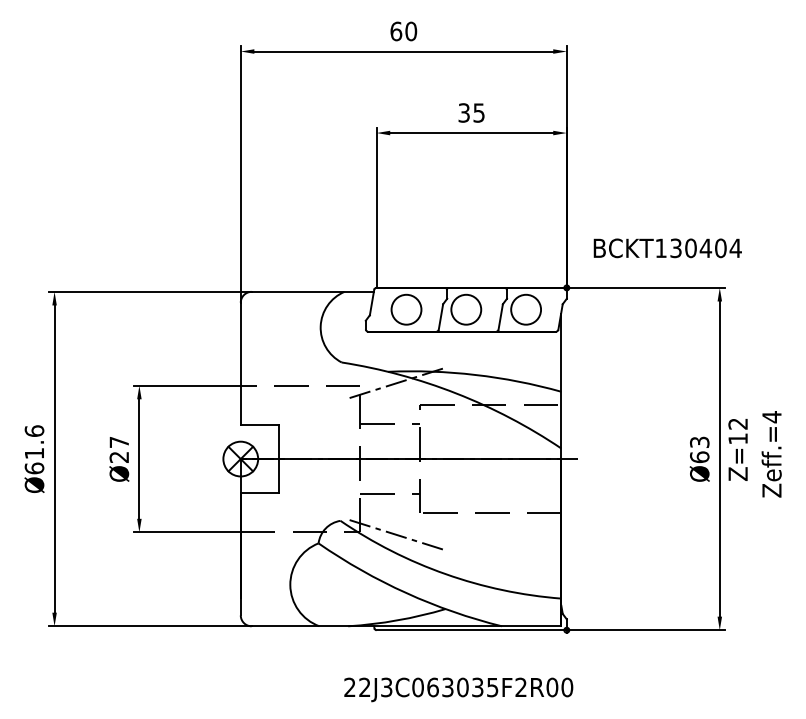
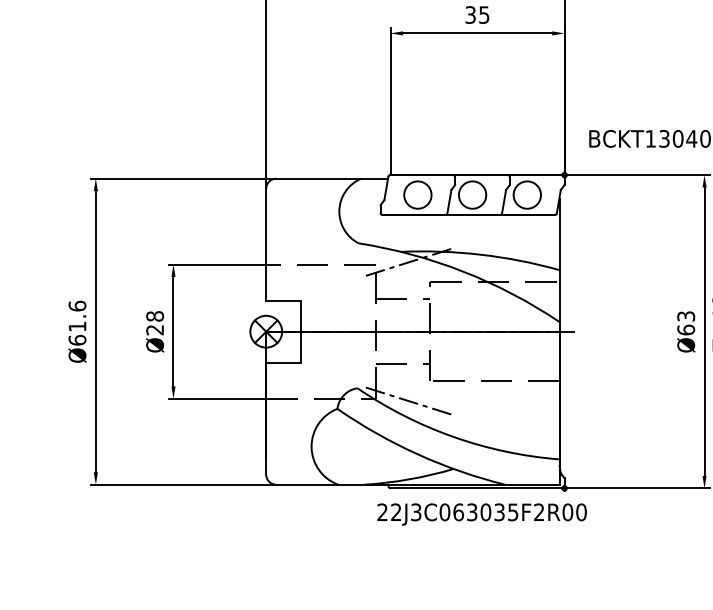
text: (119, 442) -> (155, 316), Ø27 -> Ø28
text: (458, 689) -> (481, 514), moved

